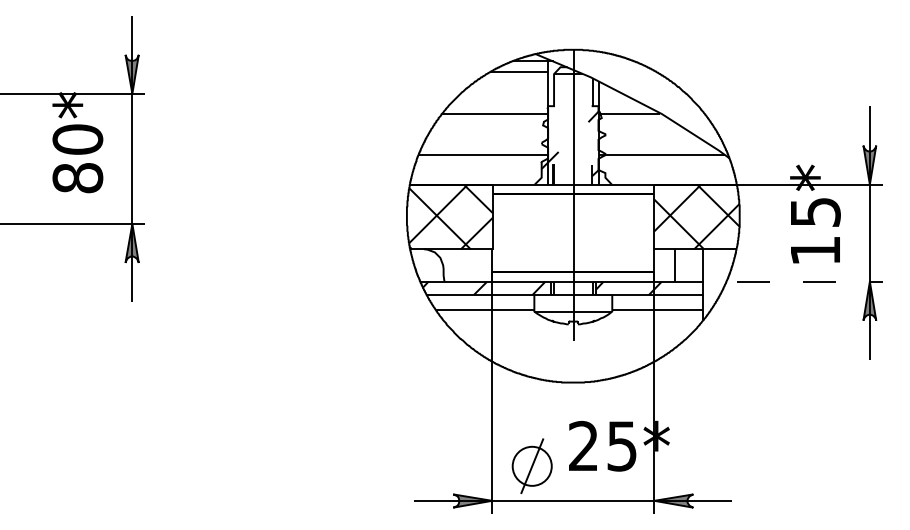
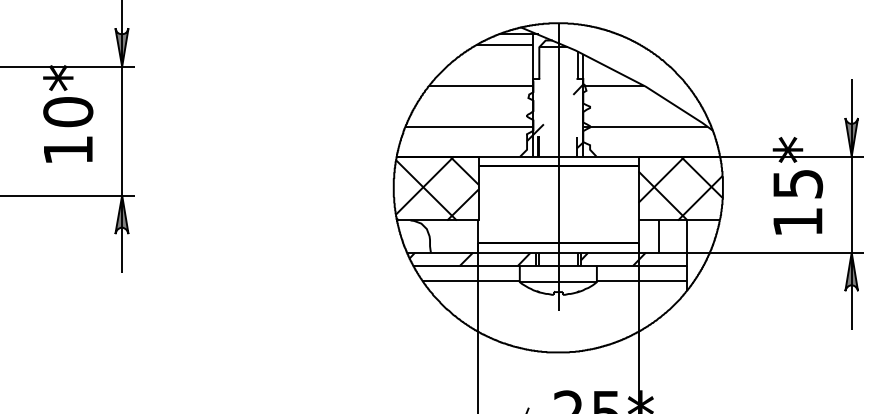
text: (77, 178) -> (67, 150), 80* -> 10*
line: (776, 281) -> (759, 252), dashed -> solid

